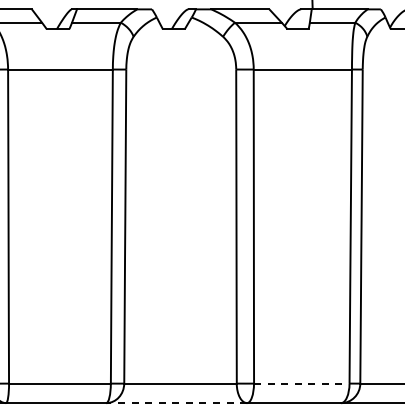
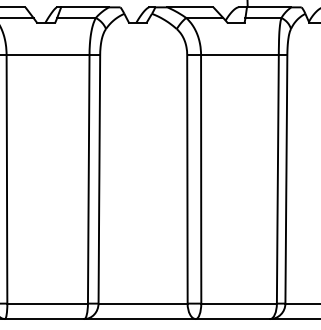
line: (301, 383) -> (238, 303), dashed -> solid
line: (176, 403) -> (139, 319), dashed -> solid

